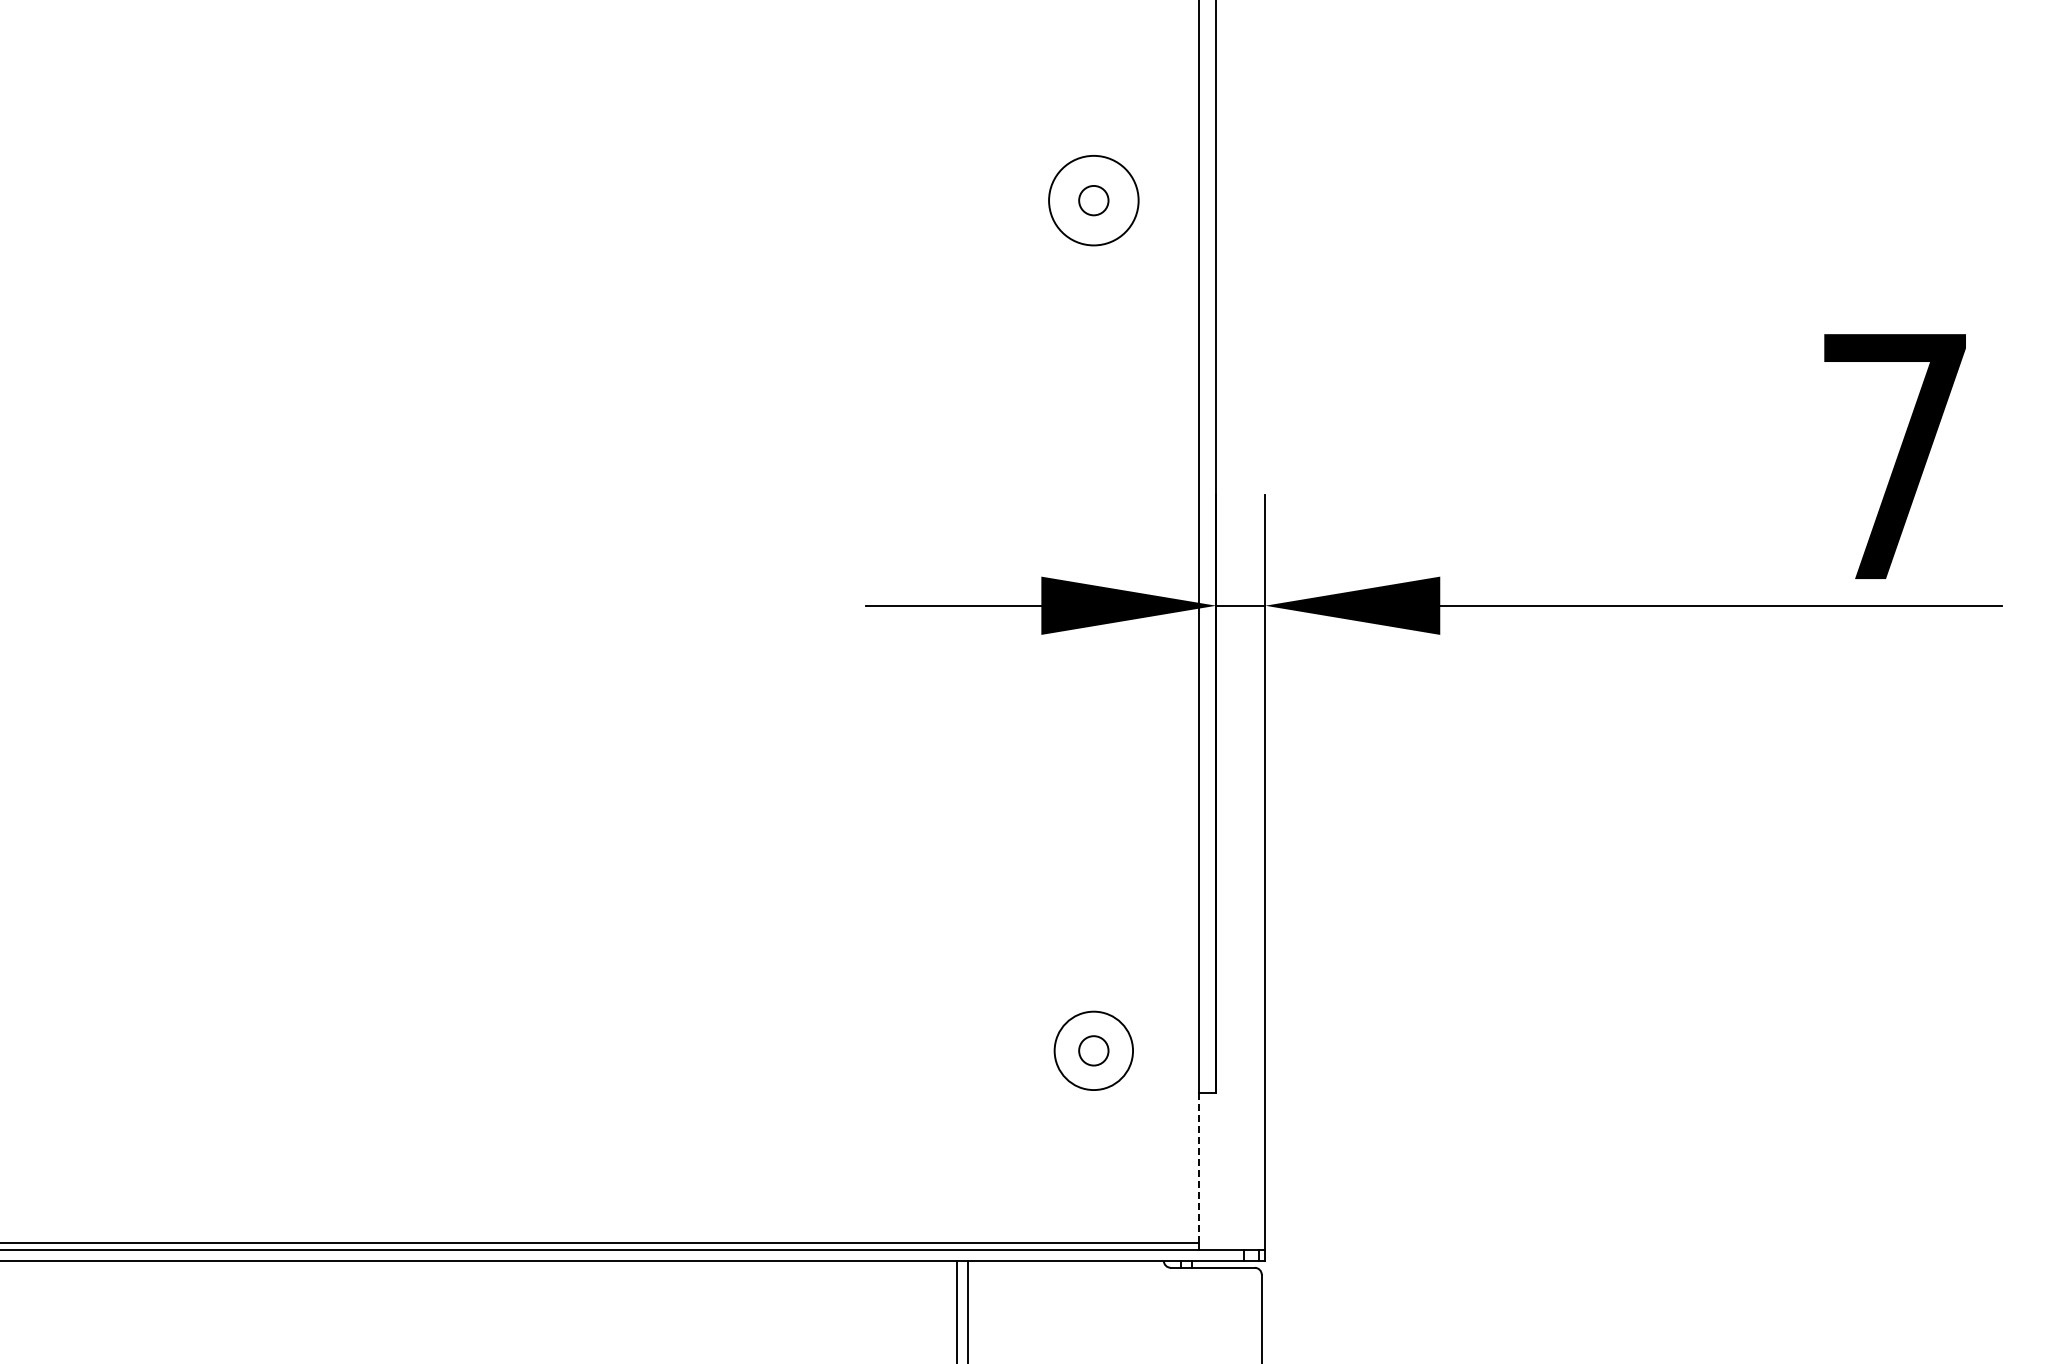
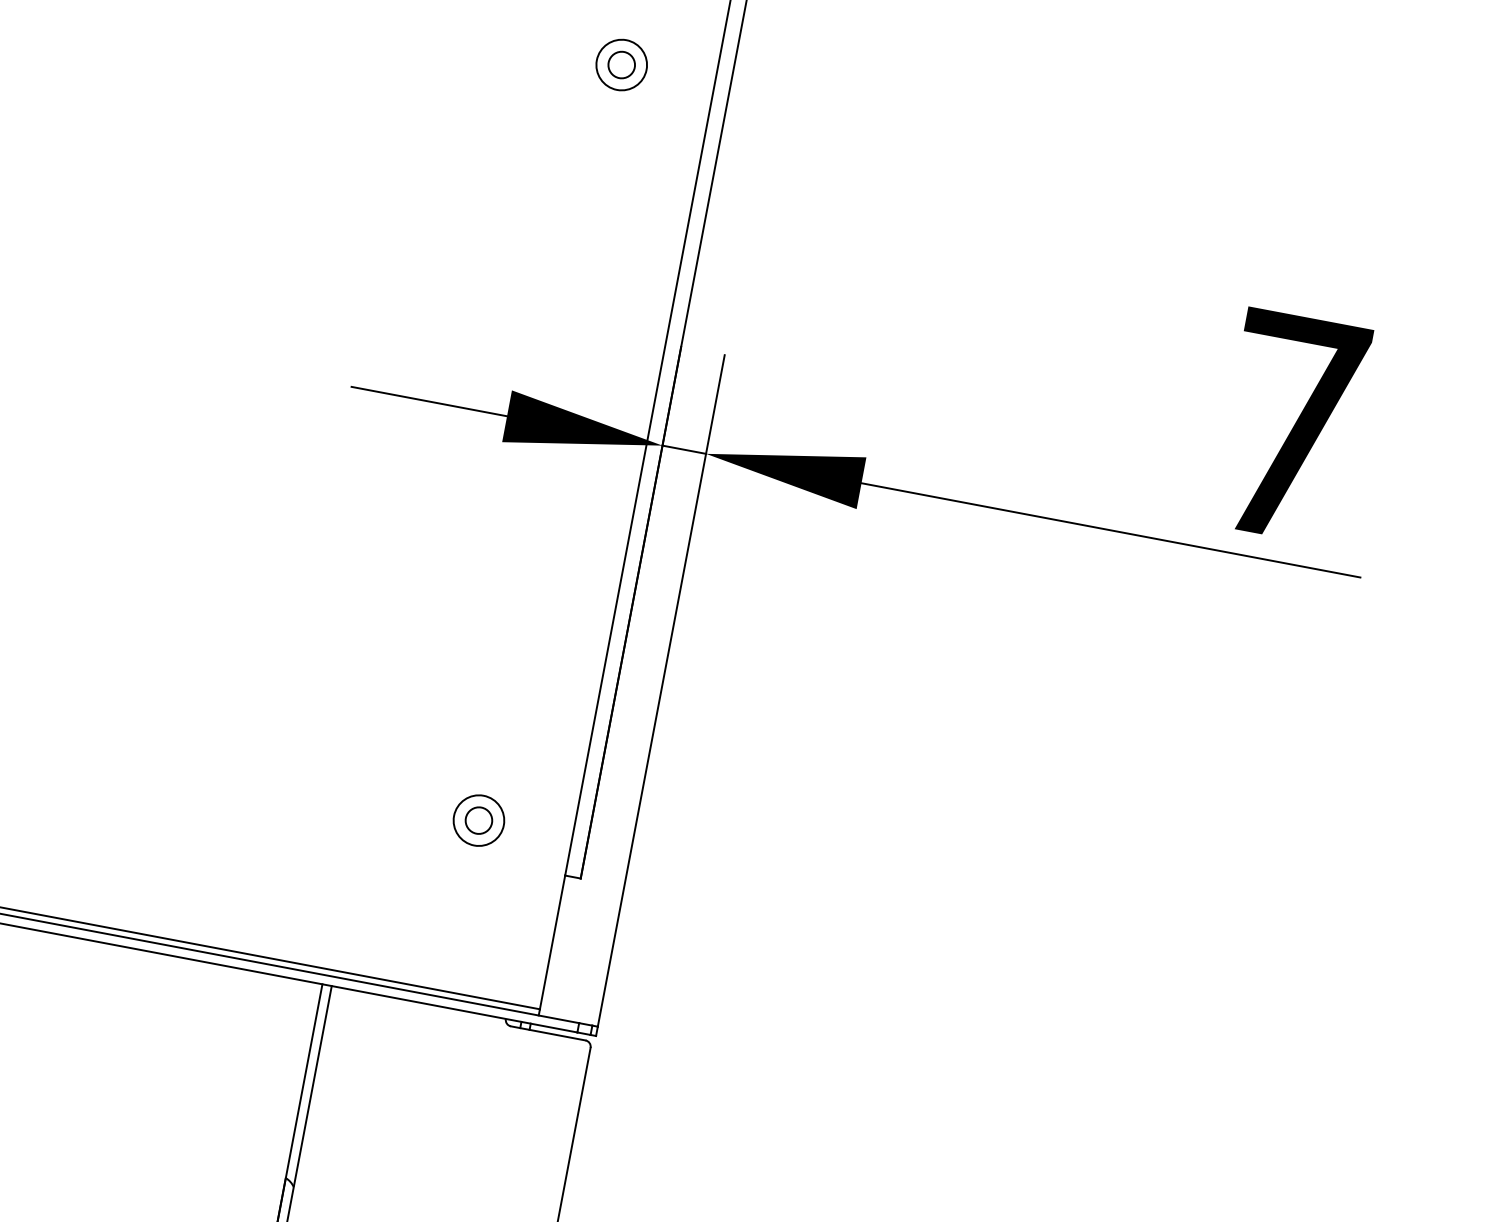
circle: (1093, 200) -> (621, 64), size x0.62
circle: (1093, 1050) -> (478, 820), size x0.71
line: (1198, 1168) -> (552, 942), dashed -> solid

